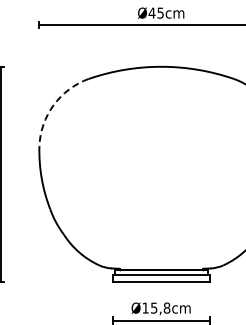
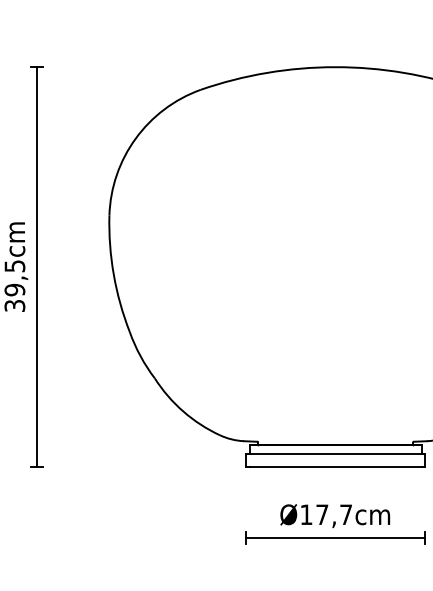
arc: (53, 105) -> (135, 138), dashed -> solid
text: (160, 307) -> (333, 513), Ø15,8cm -> Ø17,7cm

